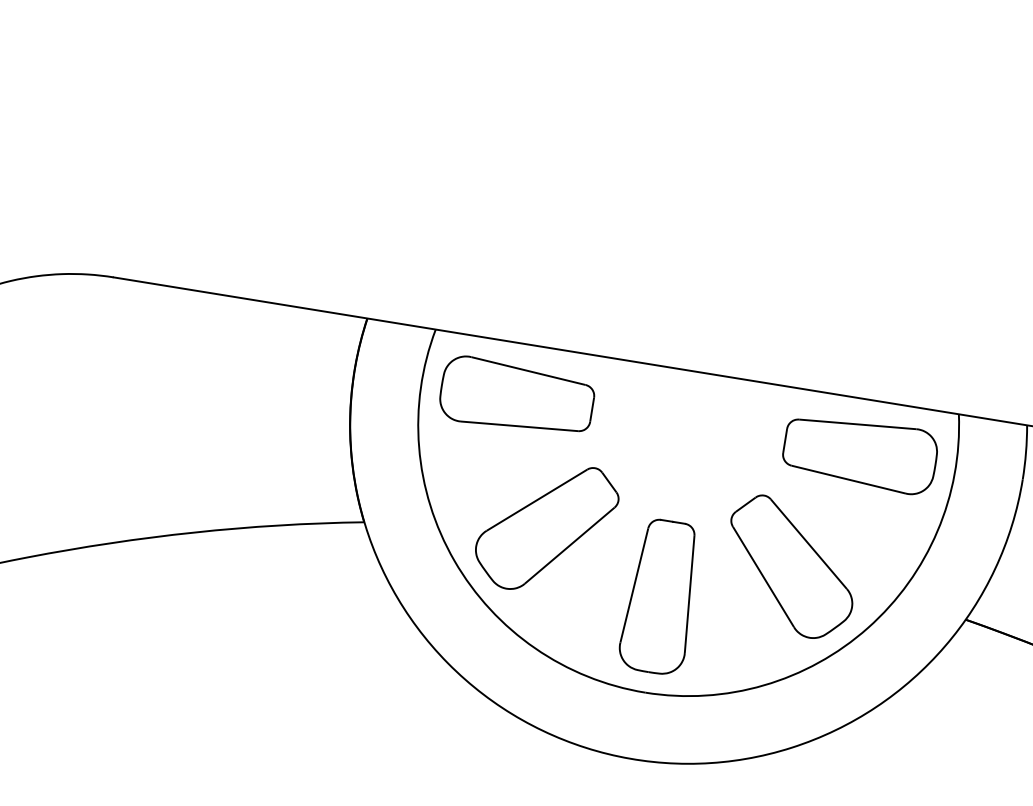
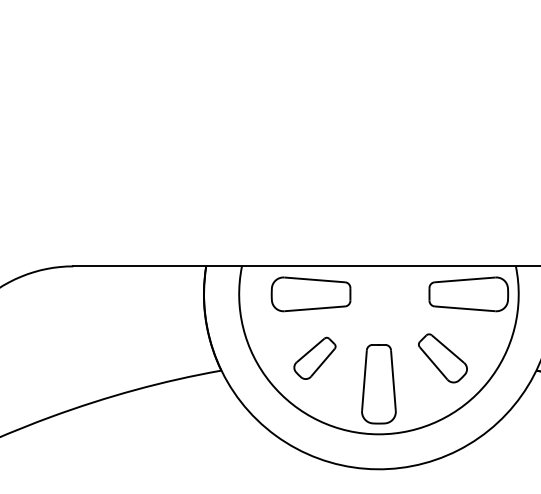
part: (515, 397) -> (310, 294), moved
part: (545, 527) -> (314, 358), size x0.6
part: (790, 567) -> (442, 358), size x0.7

